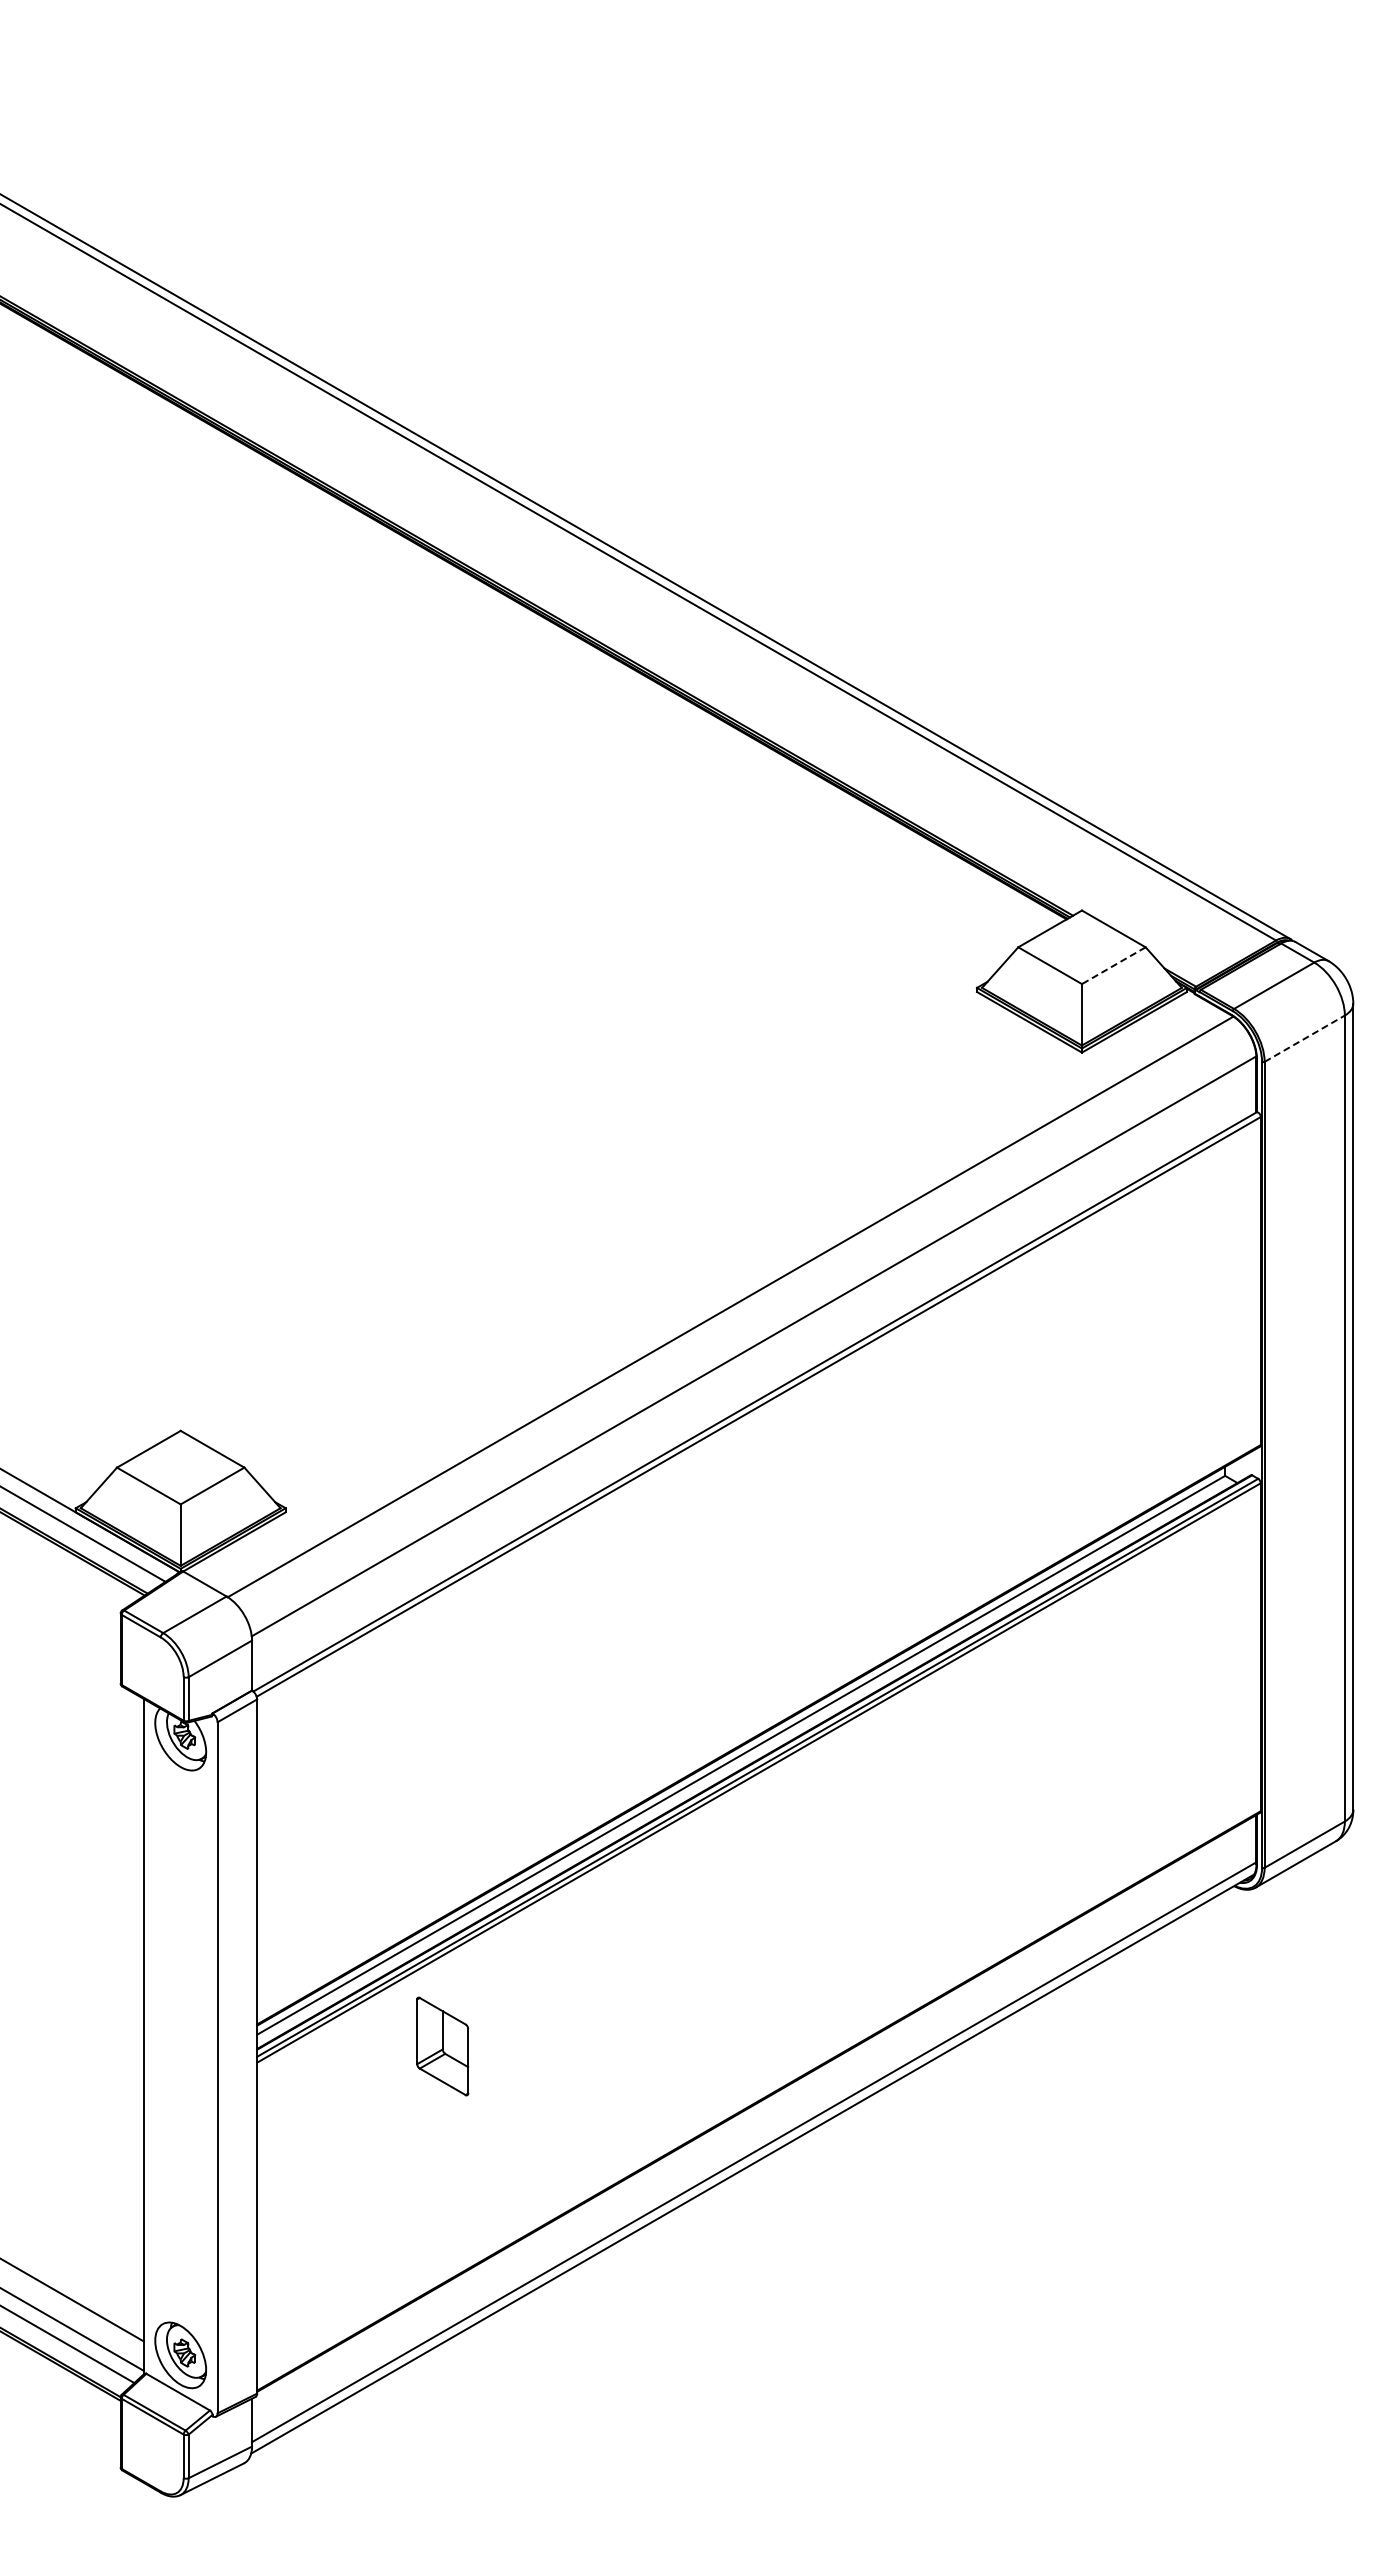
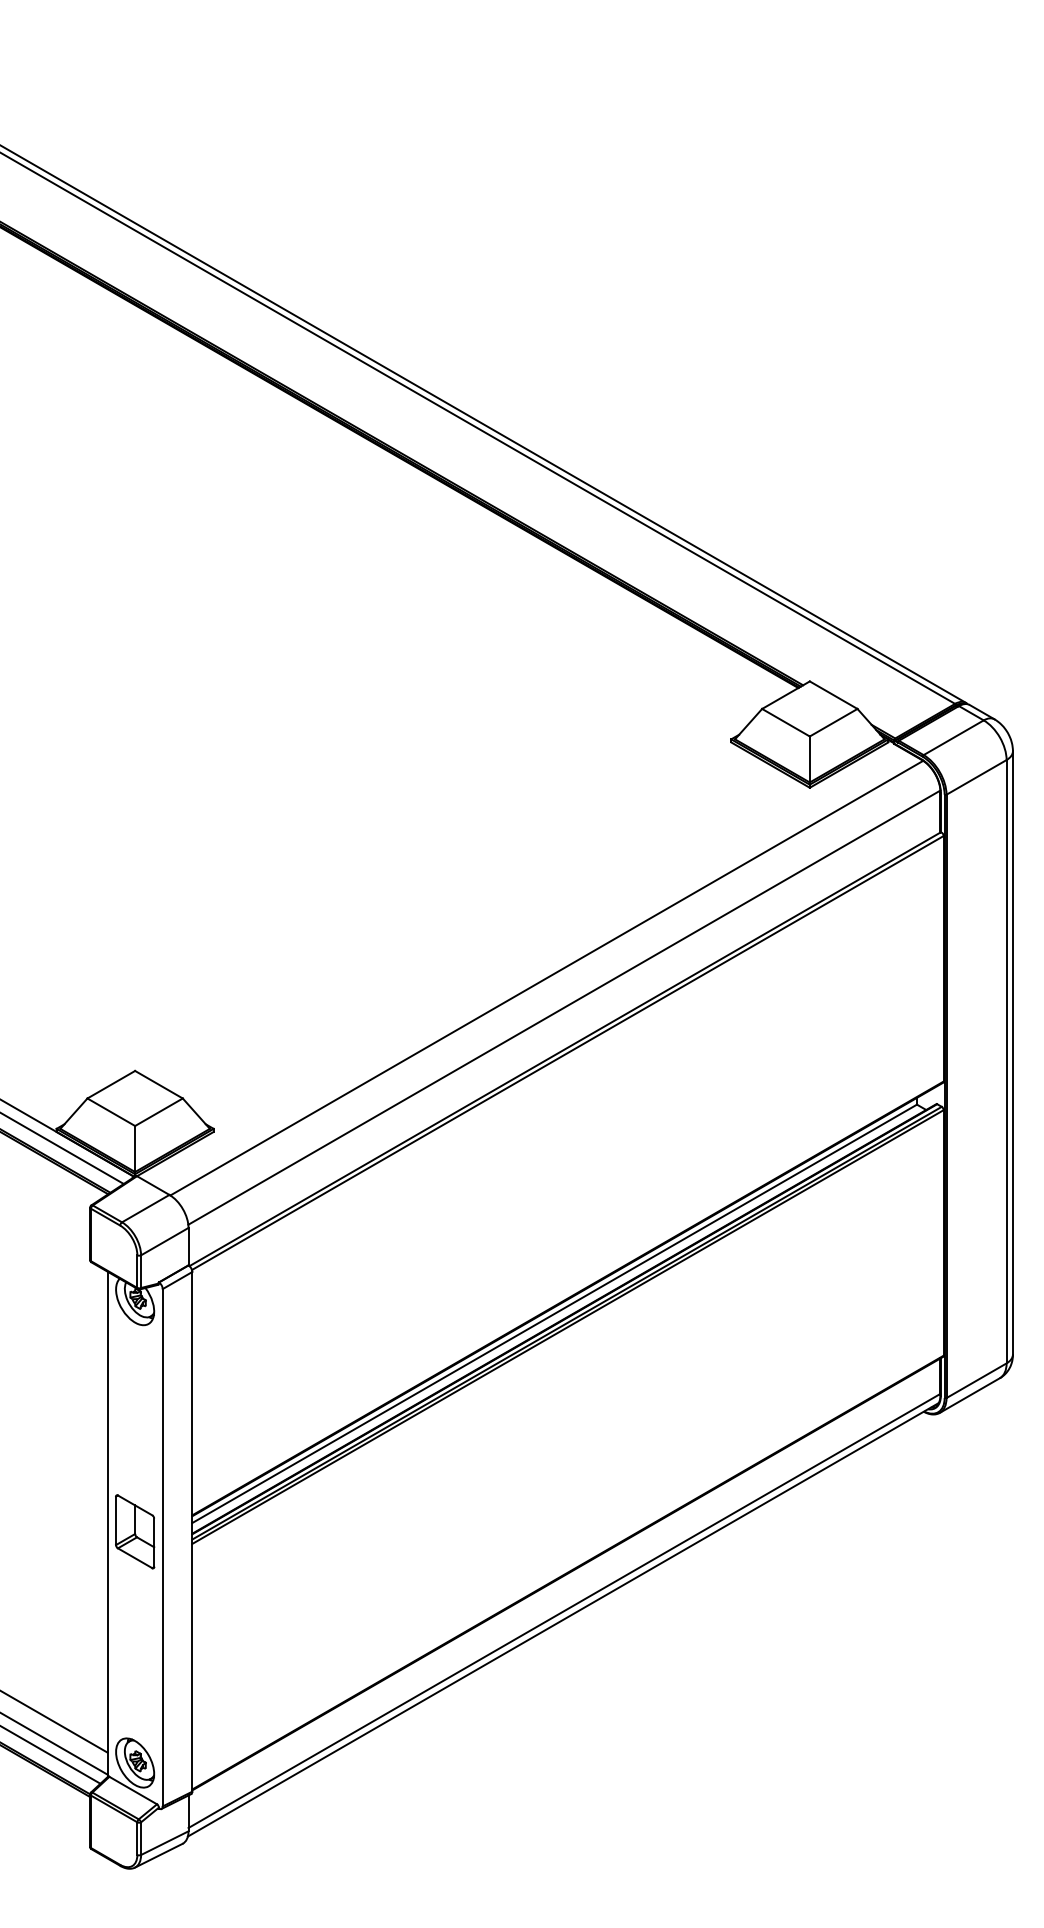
line: (1113, 965) -> (833, 722), dashed -> solid
line: (1305, 1038) -> (977, 777), dashed -> solid
part: (442, 2046) -> (134, 1531), moved

